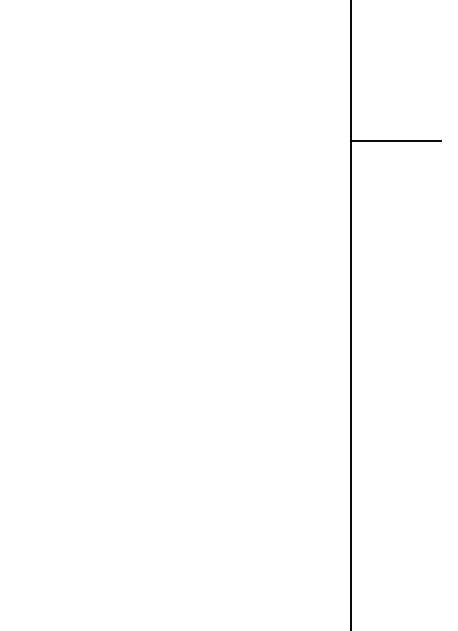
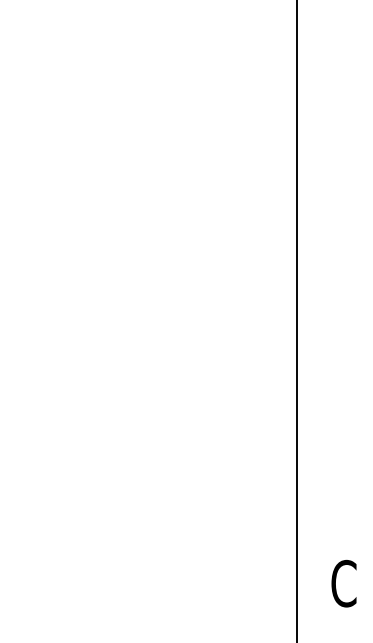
line: (395, 141) -> (332, 63), removed

